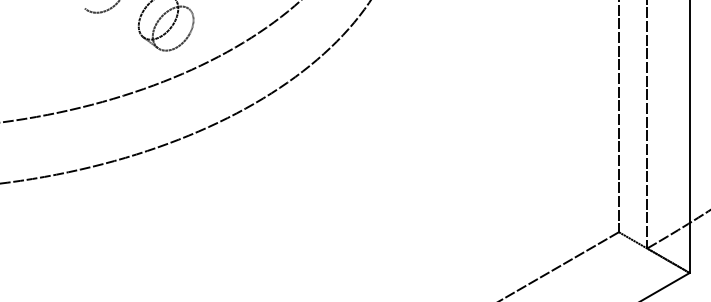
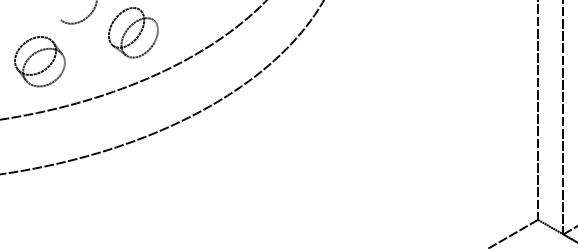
part: (61, 54) -> (39, 61), added

